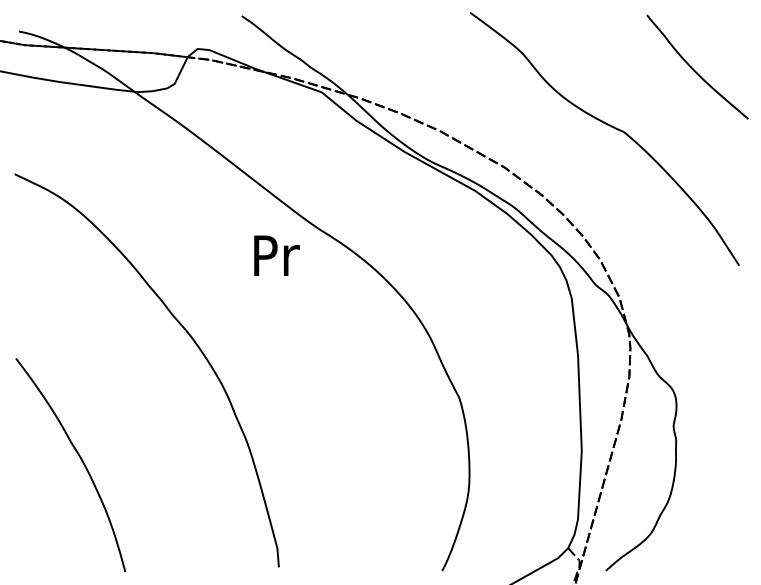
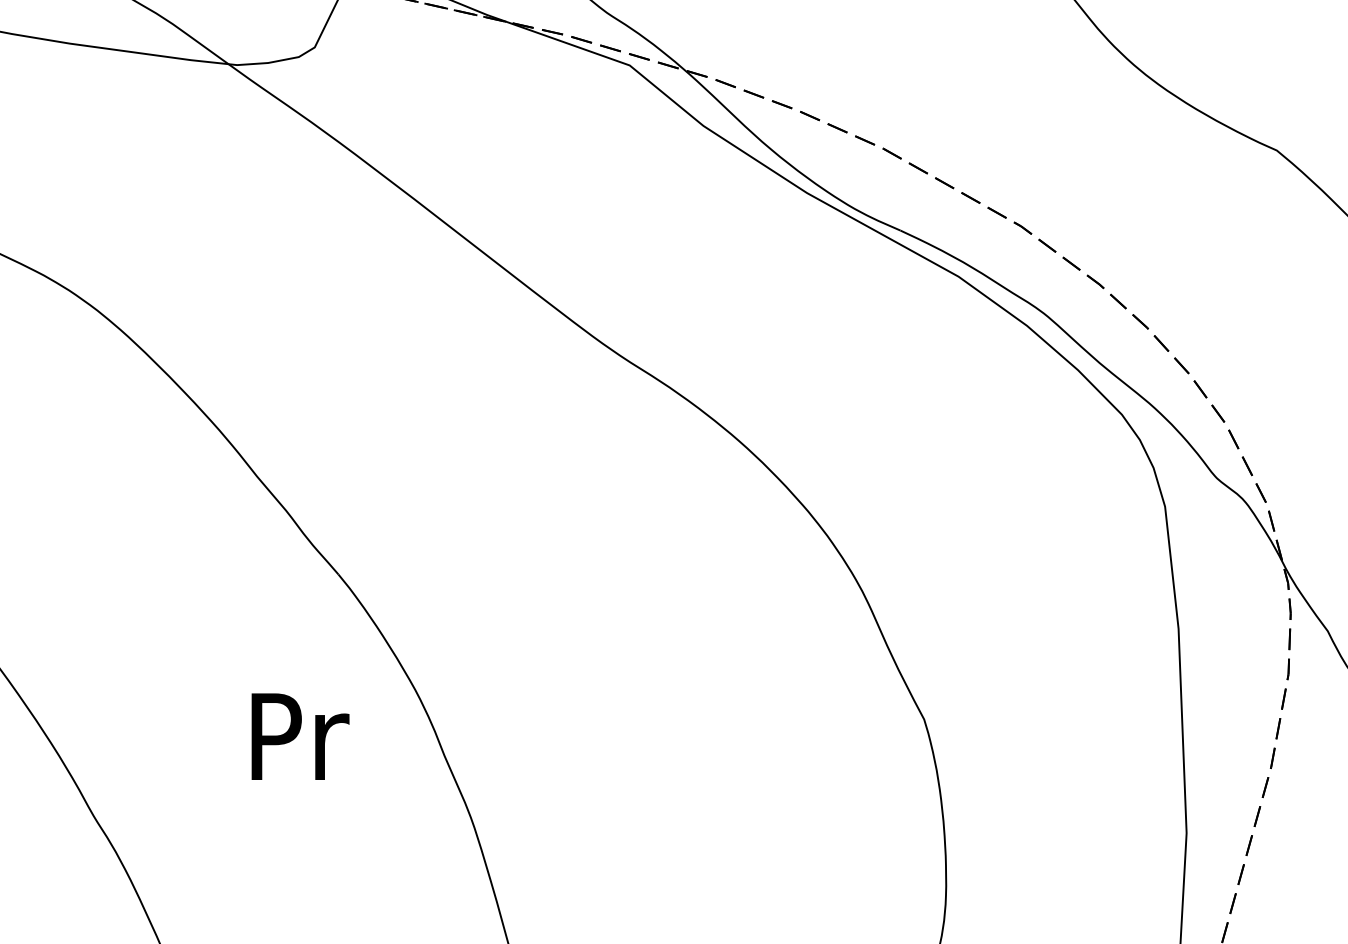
text: (276, 255) -> (299, 736), moved

